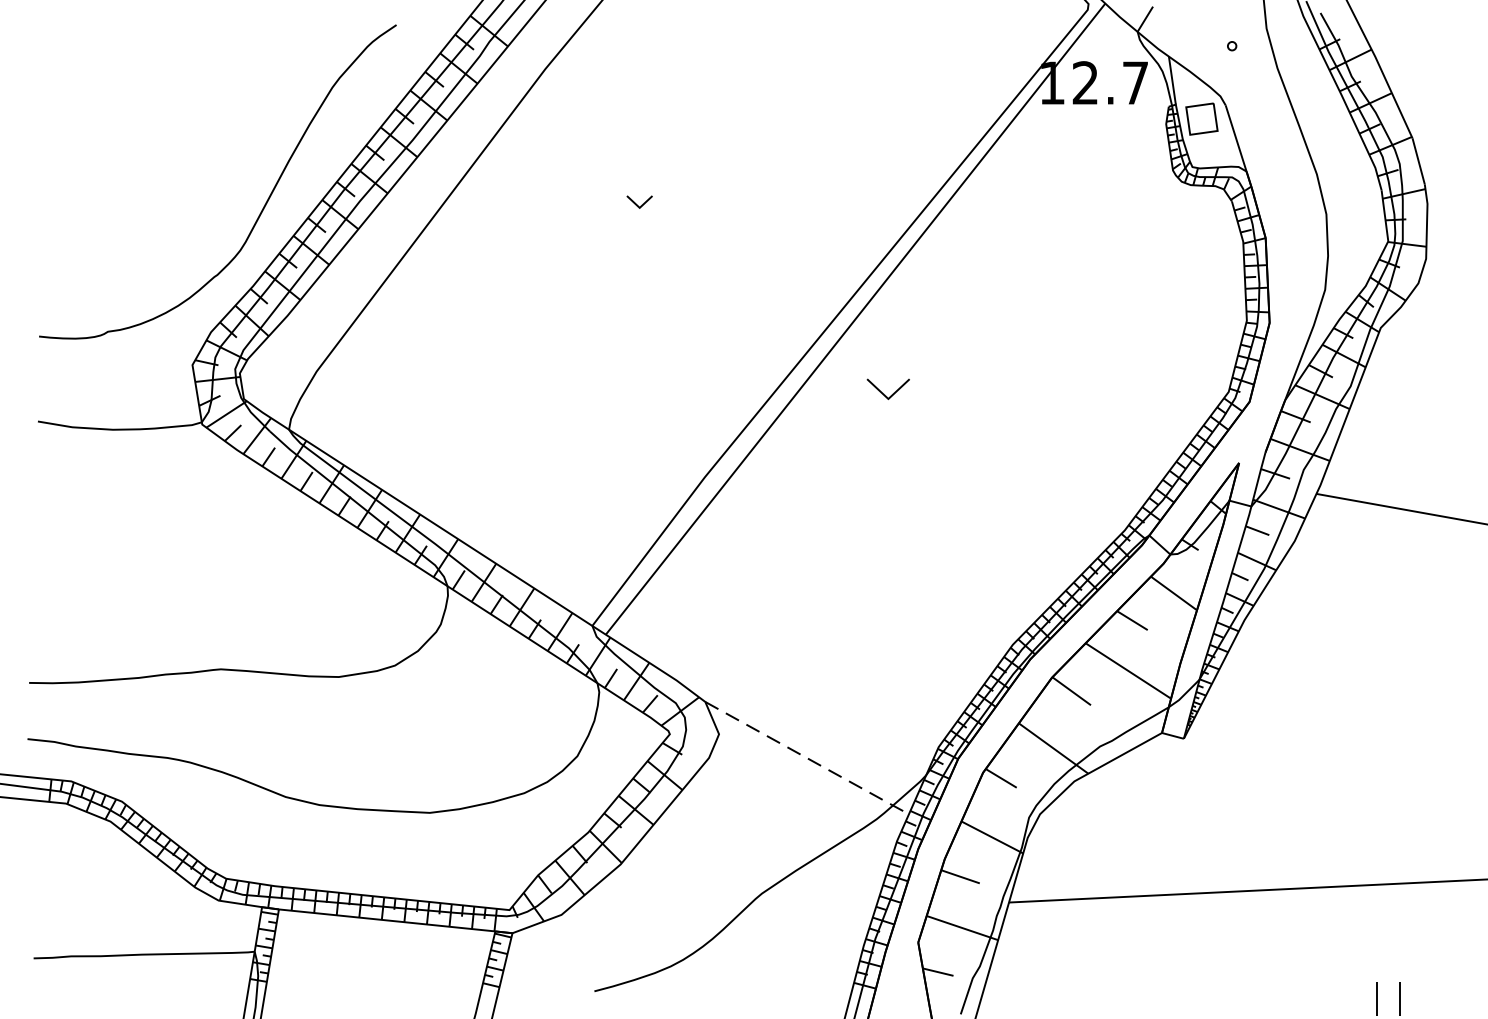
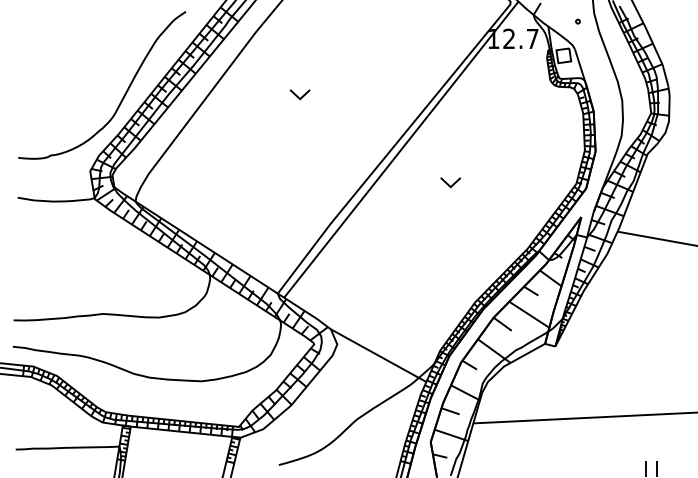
part: (638, 201) -> (299, 94), size x1.67
part: (887, 389) -> (450, 182), moved
line: (811, 759) -> (380, 356), dashed -> solid

